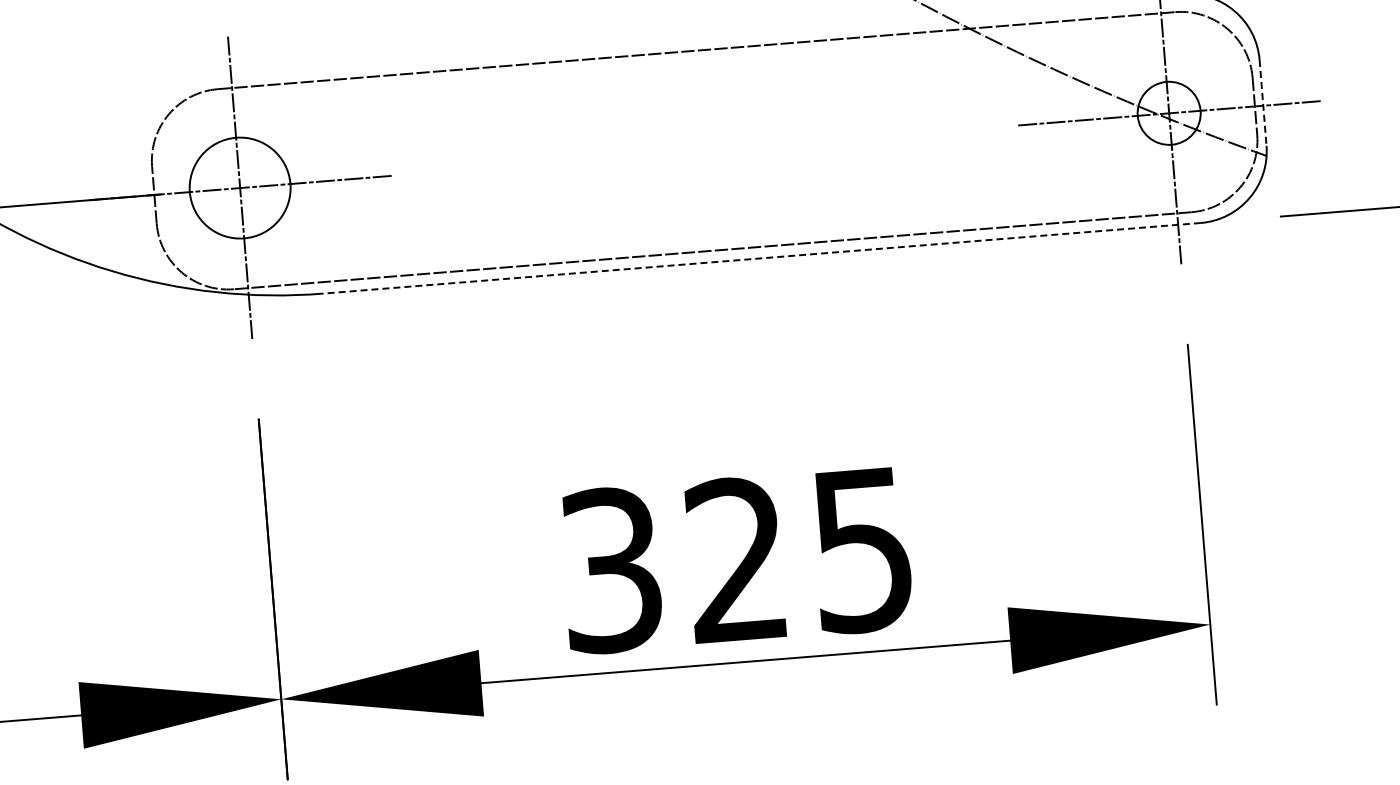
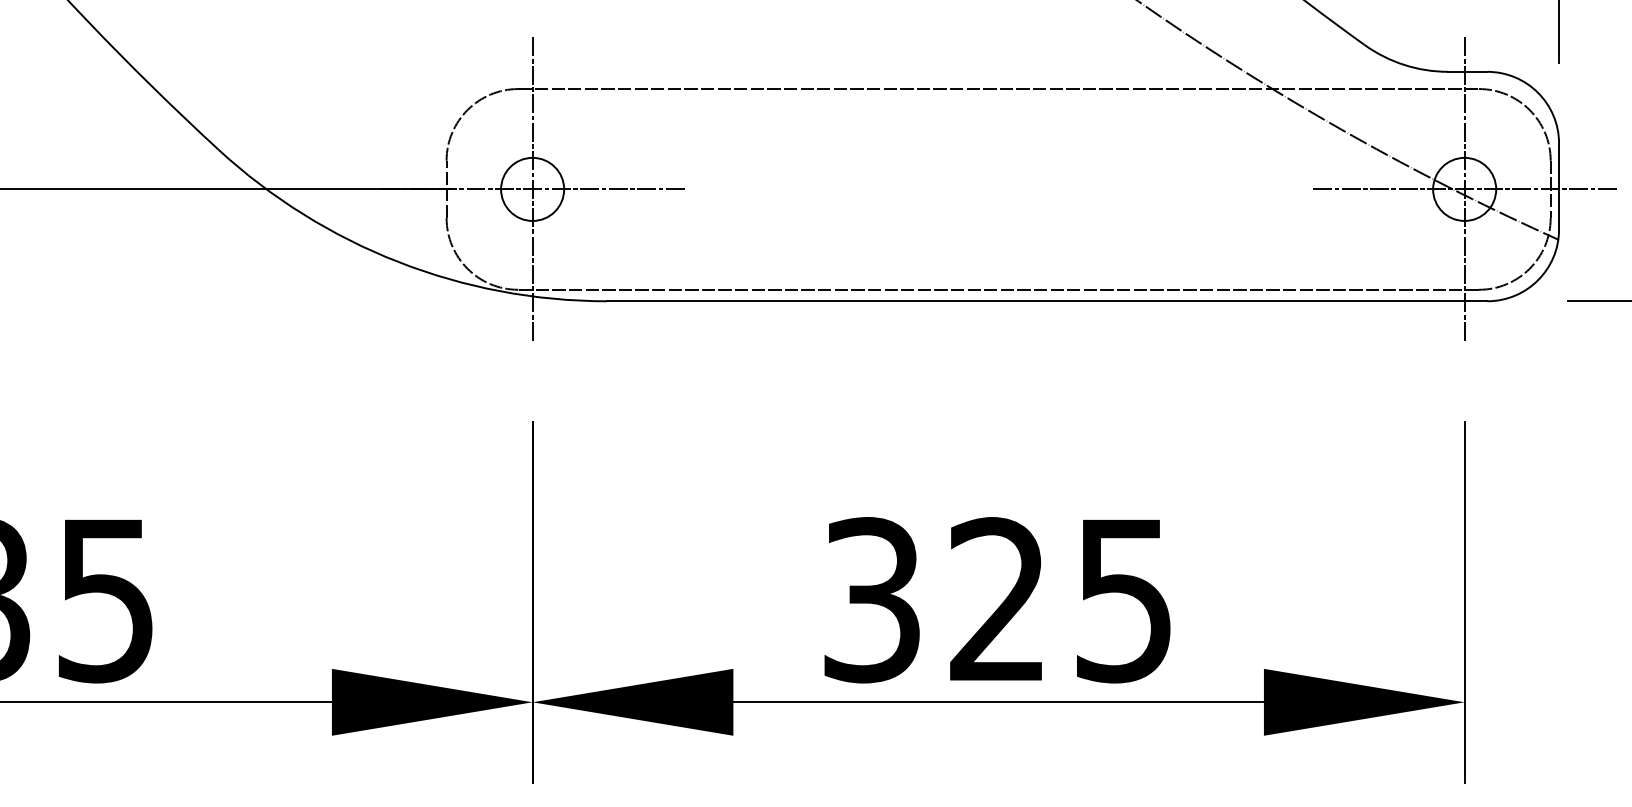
line: (1263, 103) -> (1559, 187), dashed -> solid
circle: (239, 187) -> (532, 188), size x0.62
line: (761, 258) -> (1046, 301), dashed -> solid

